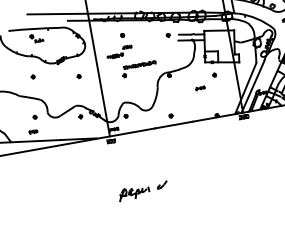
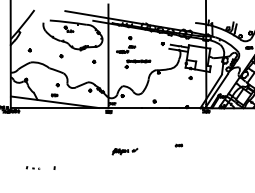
part: (199, 88) -> (178, 145), moved
part: (142, 191) -> (124, 151), size x0.7

